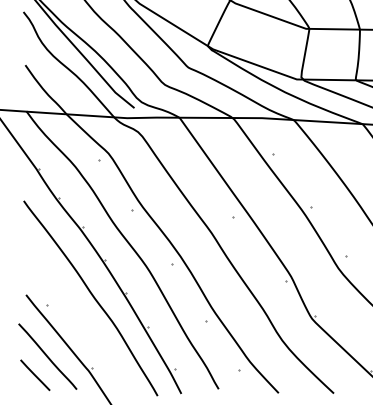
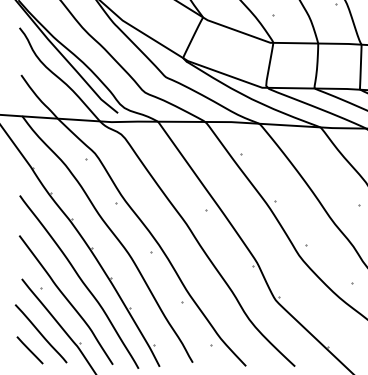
curve: (75, 318) -> (65, 299), added

